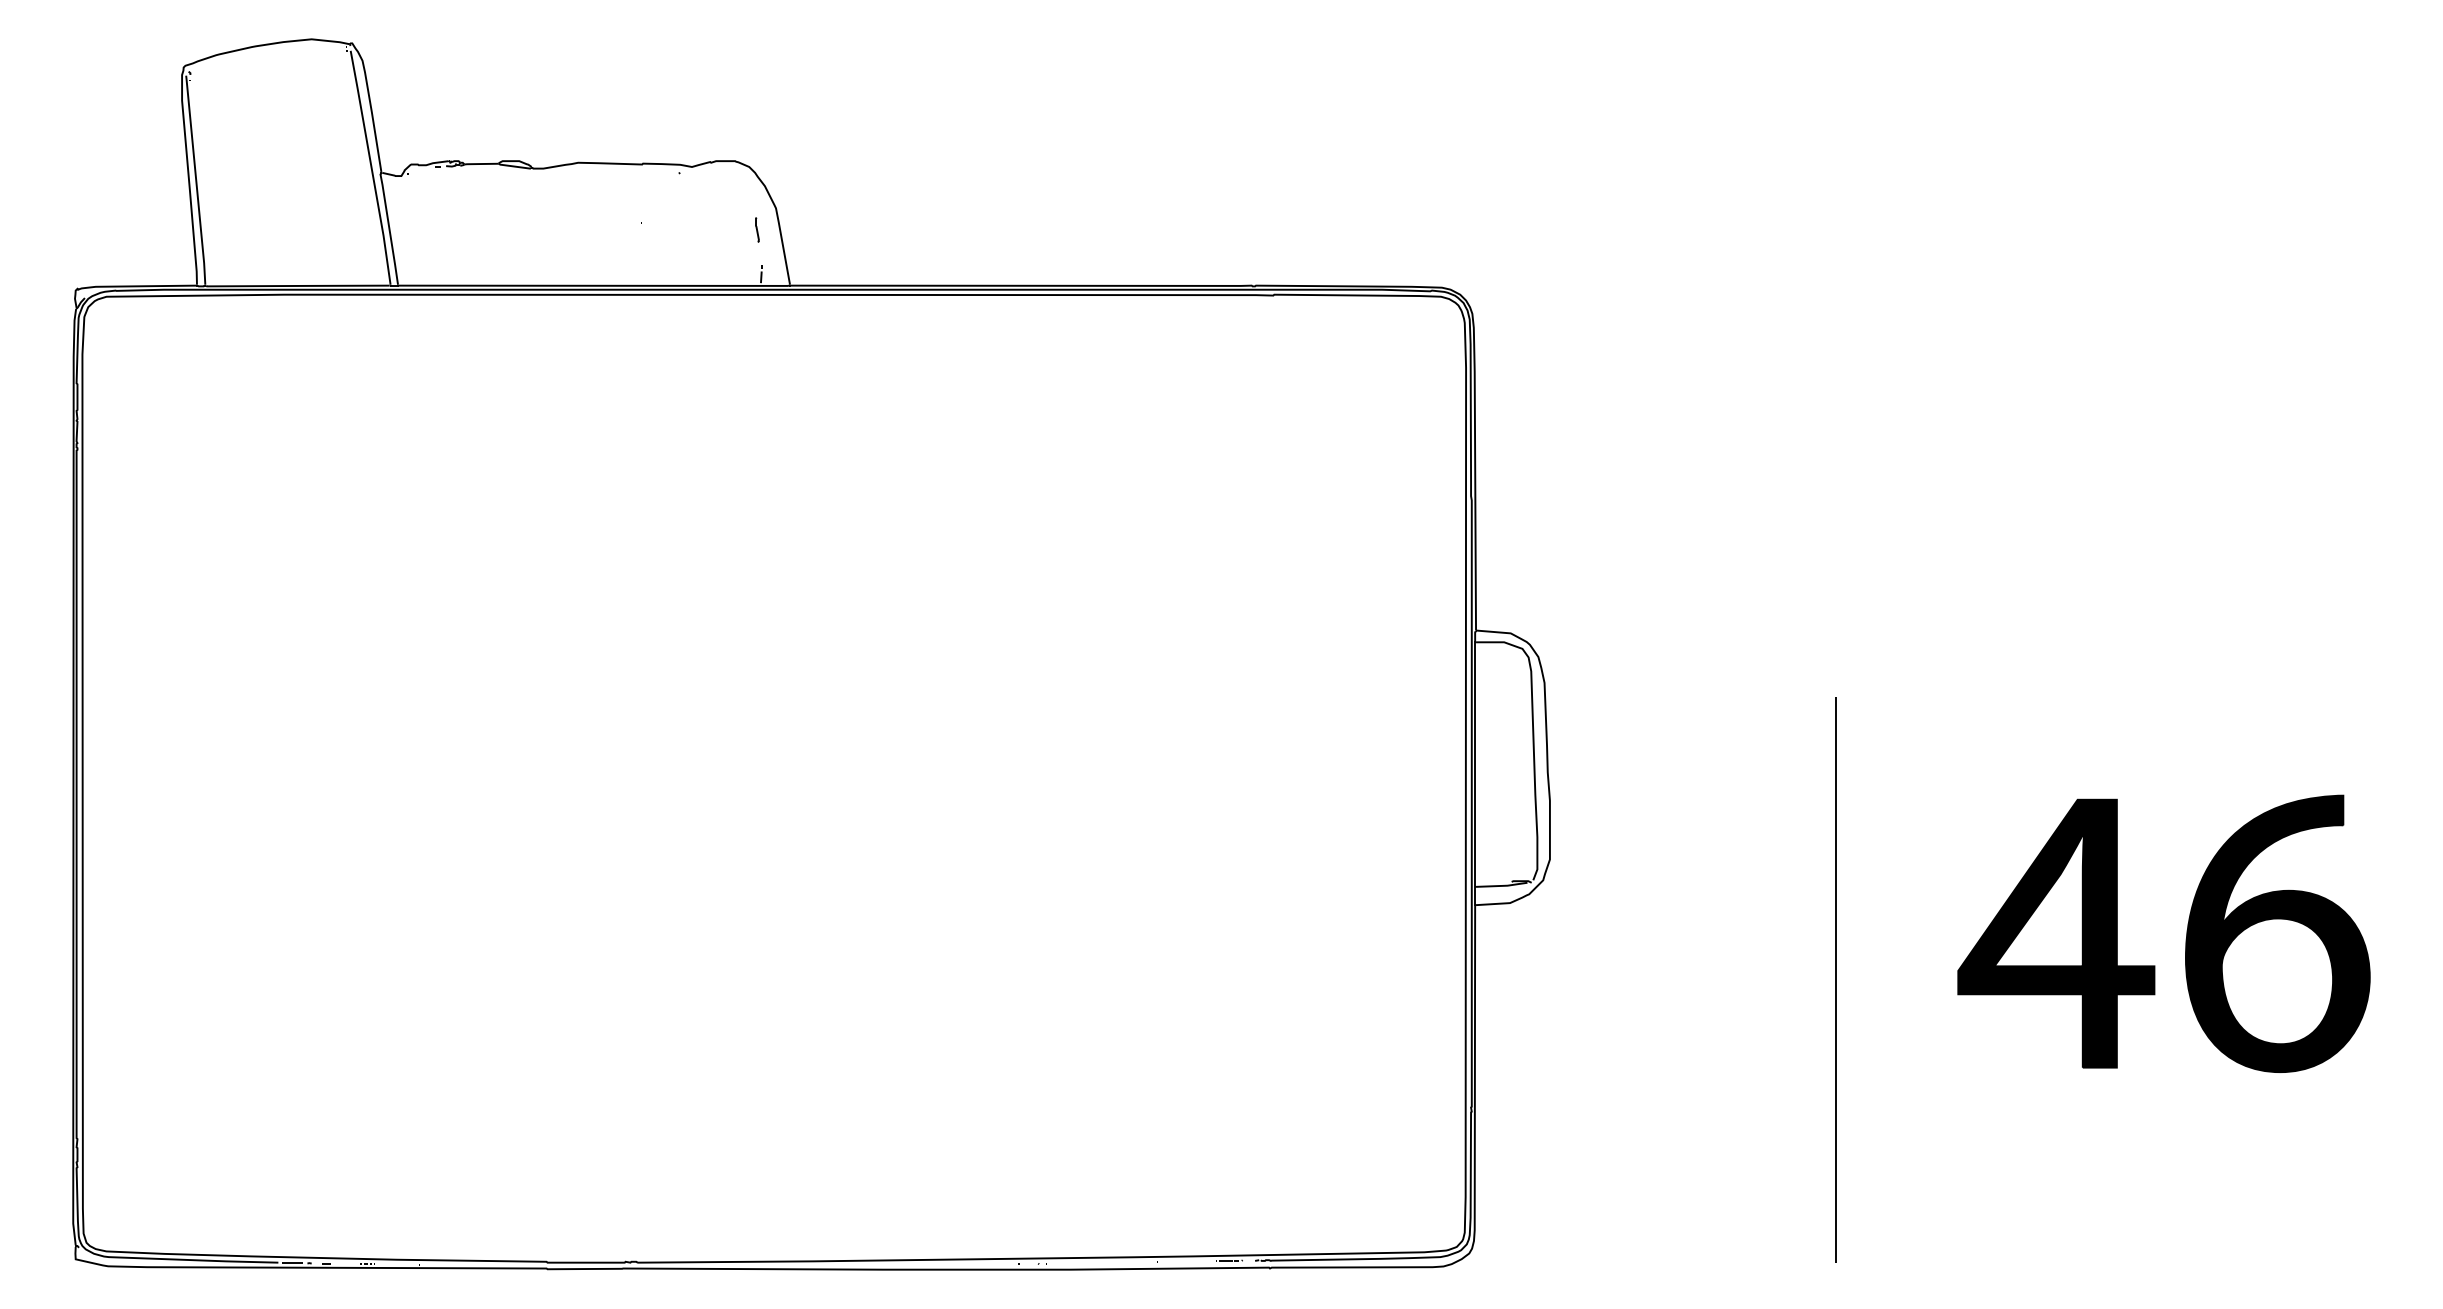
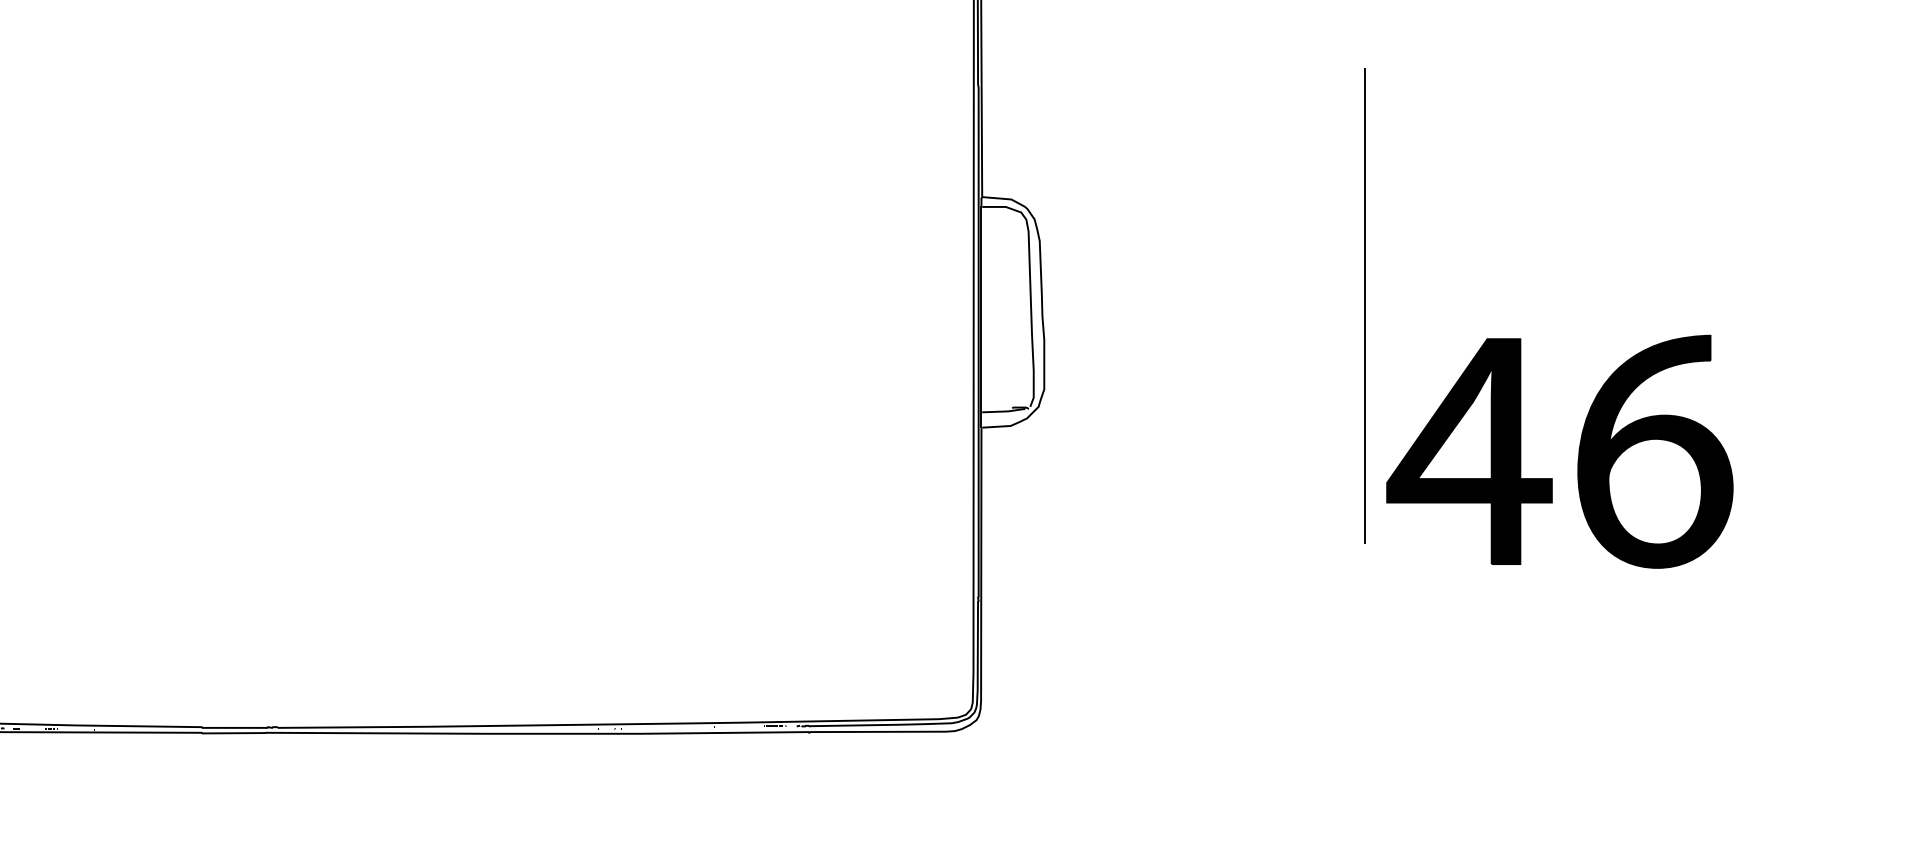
line: (1835, 979) -> (1363, 305), moved

